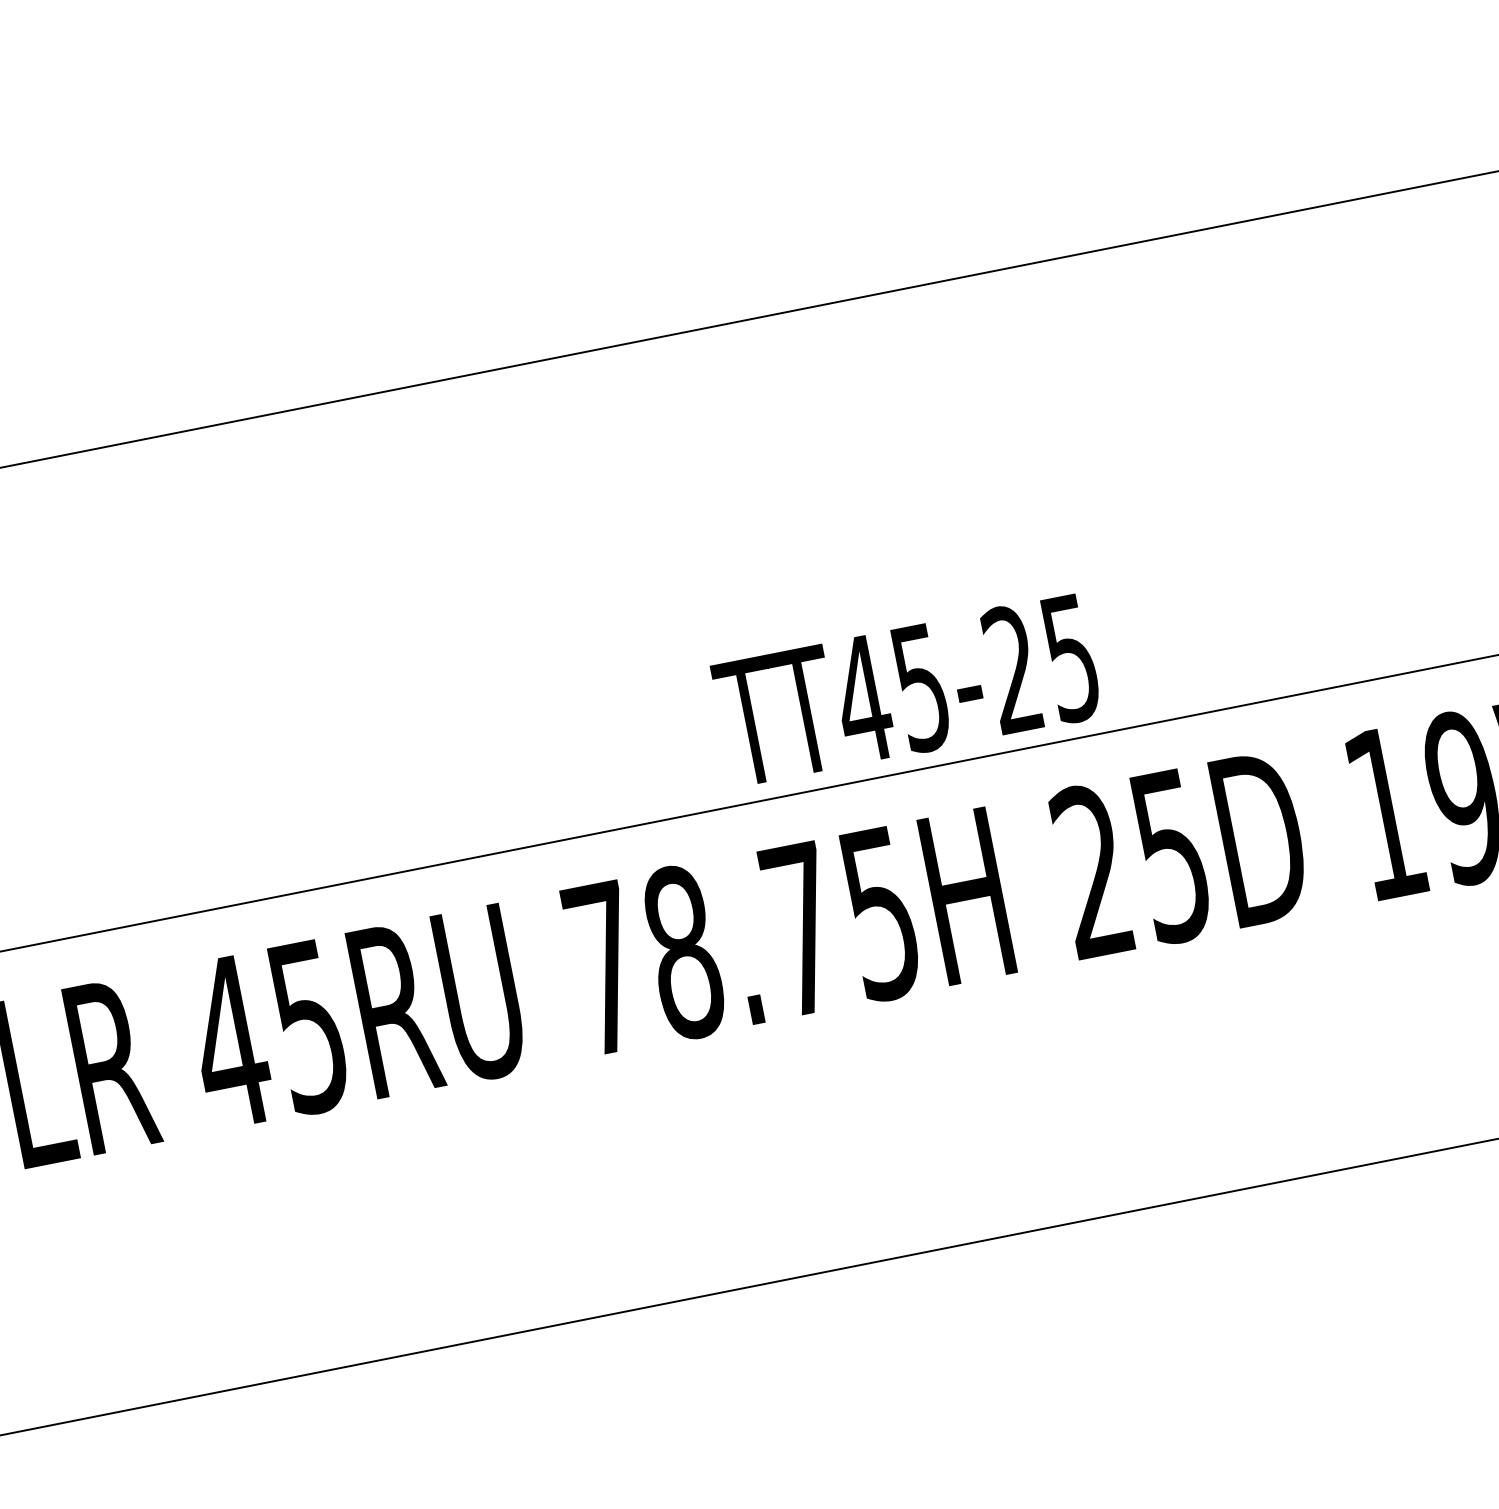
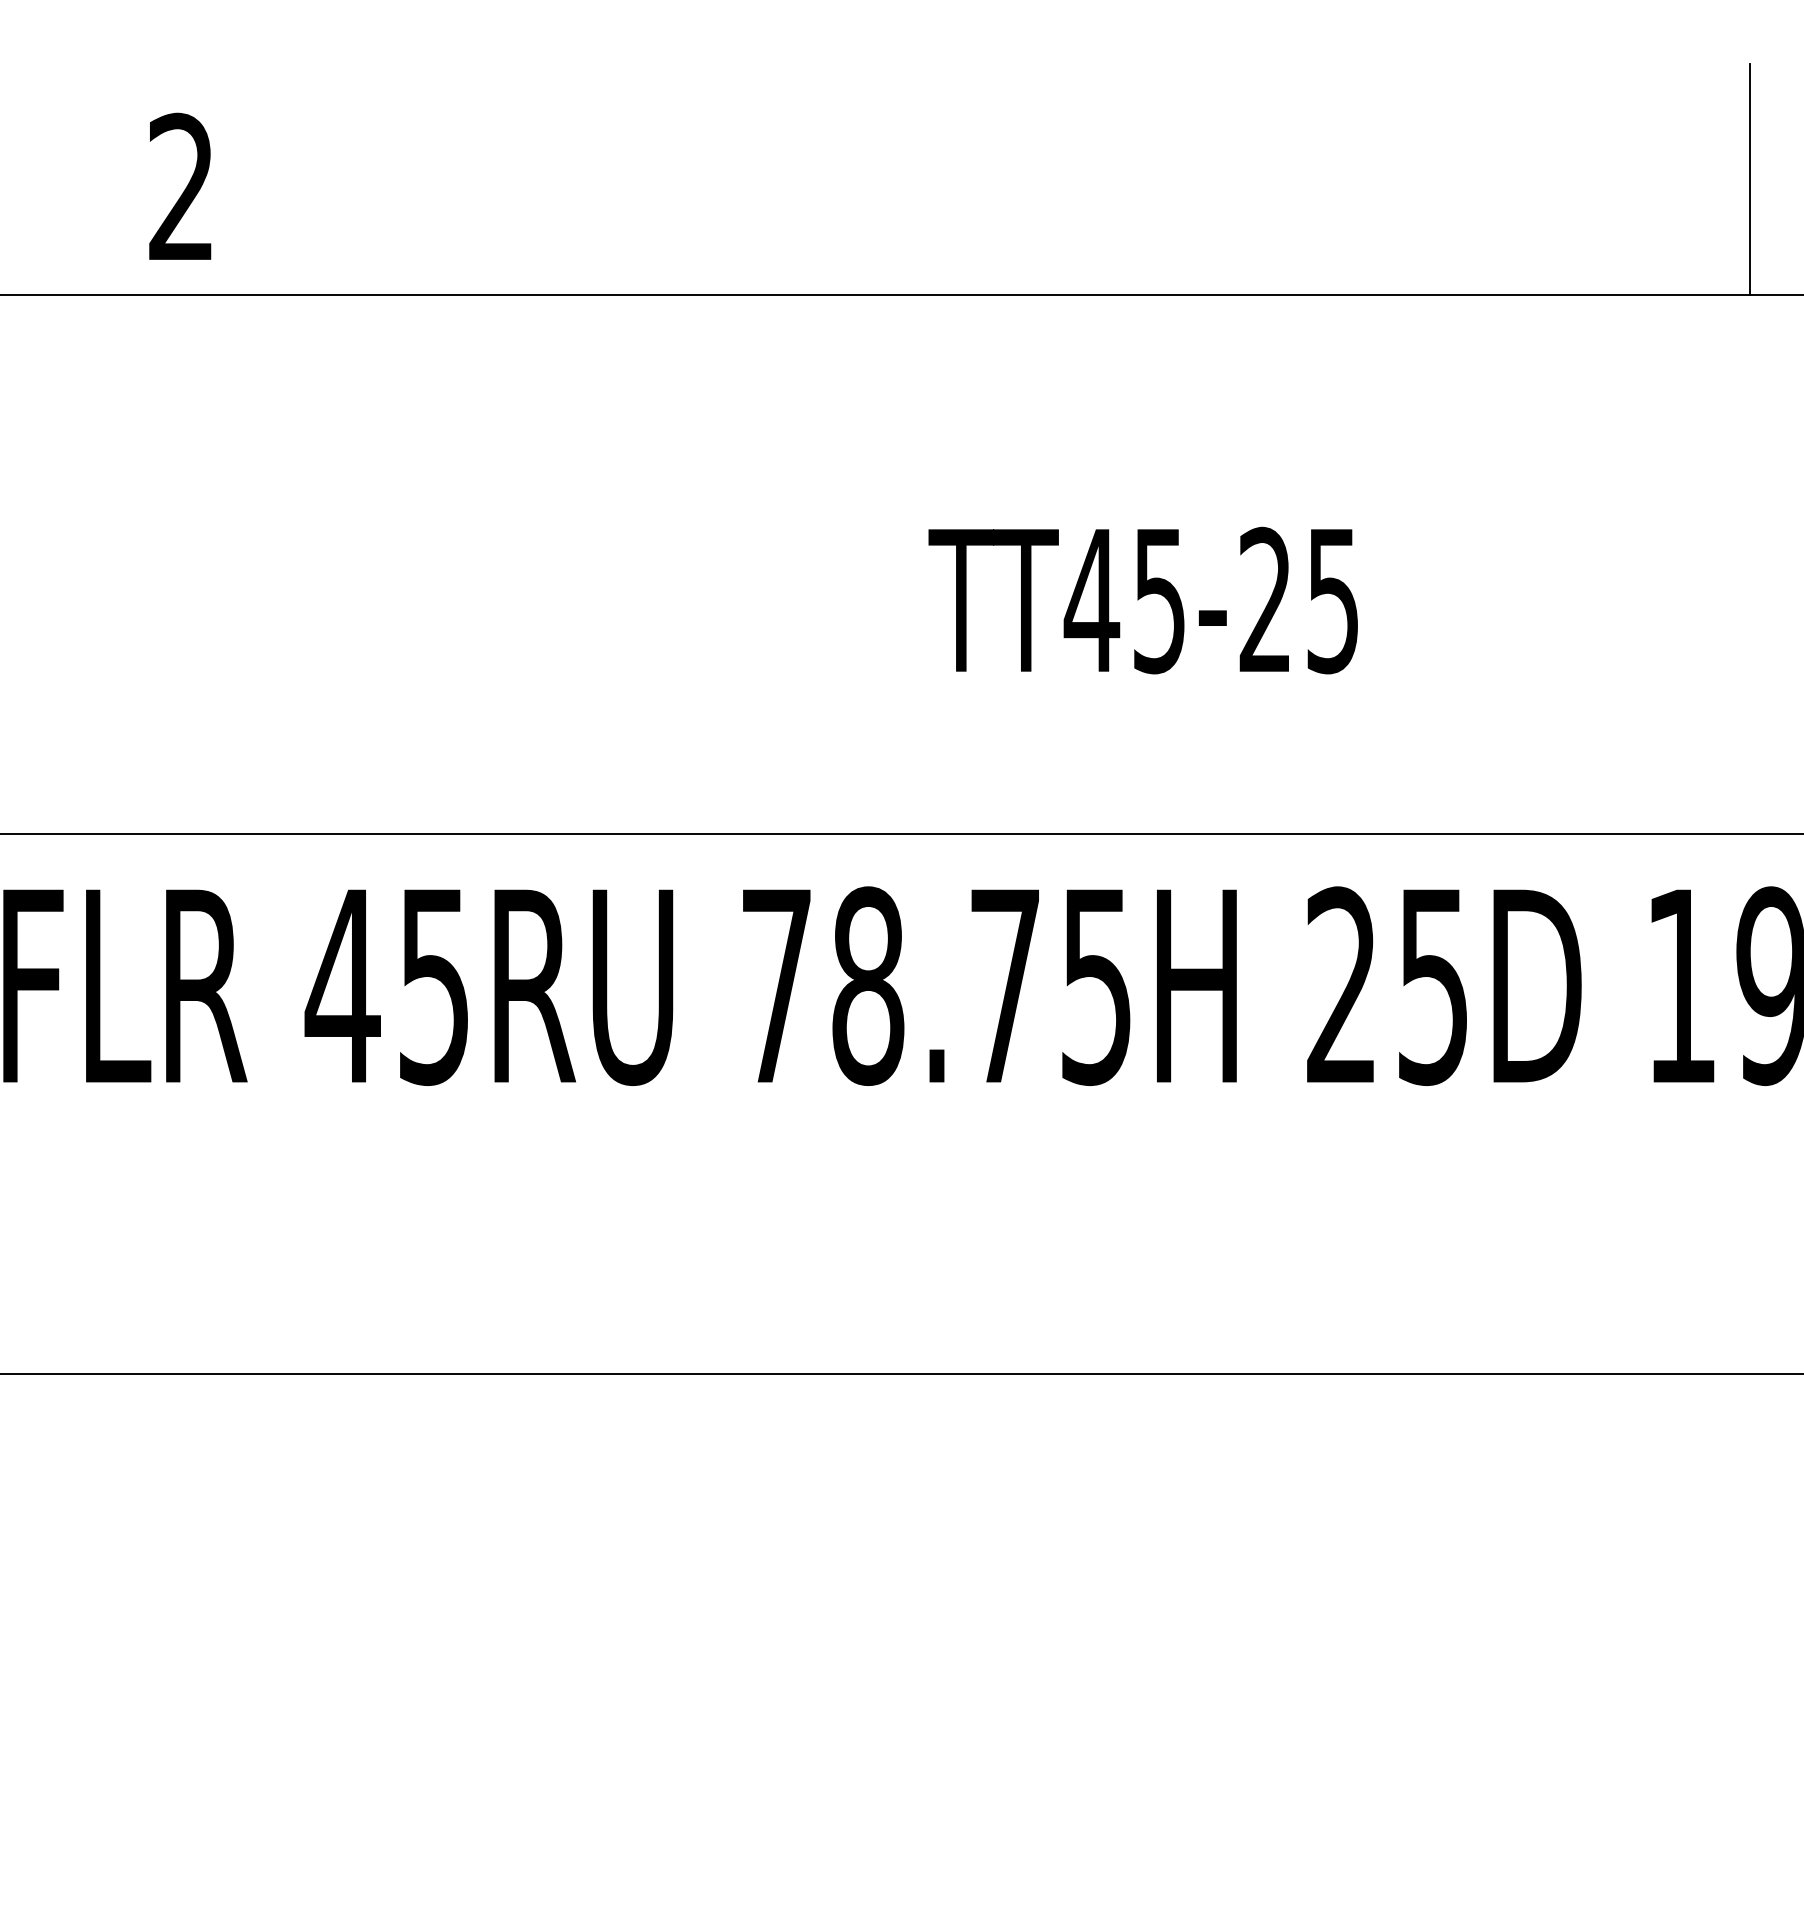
line: (1307, 105) -> (1750, 179), added
text: (906, 690) -> (1142, 600), moved

